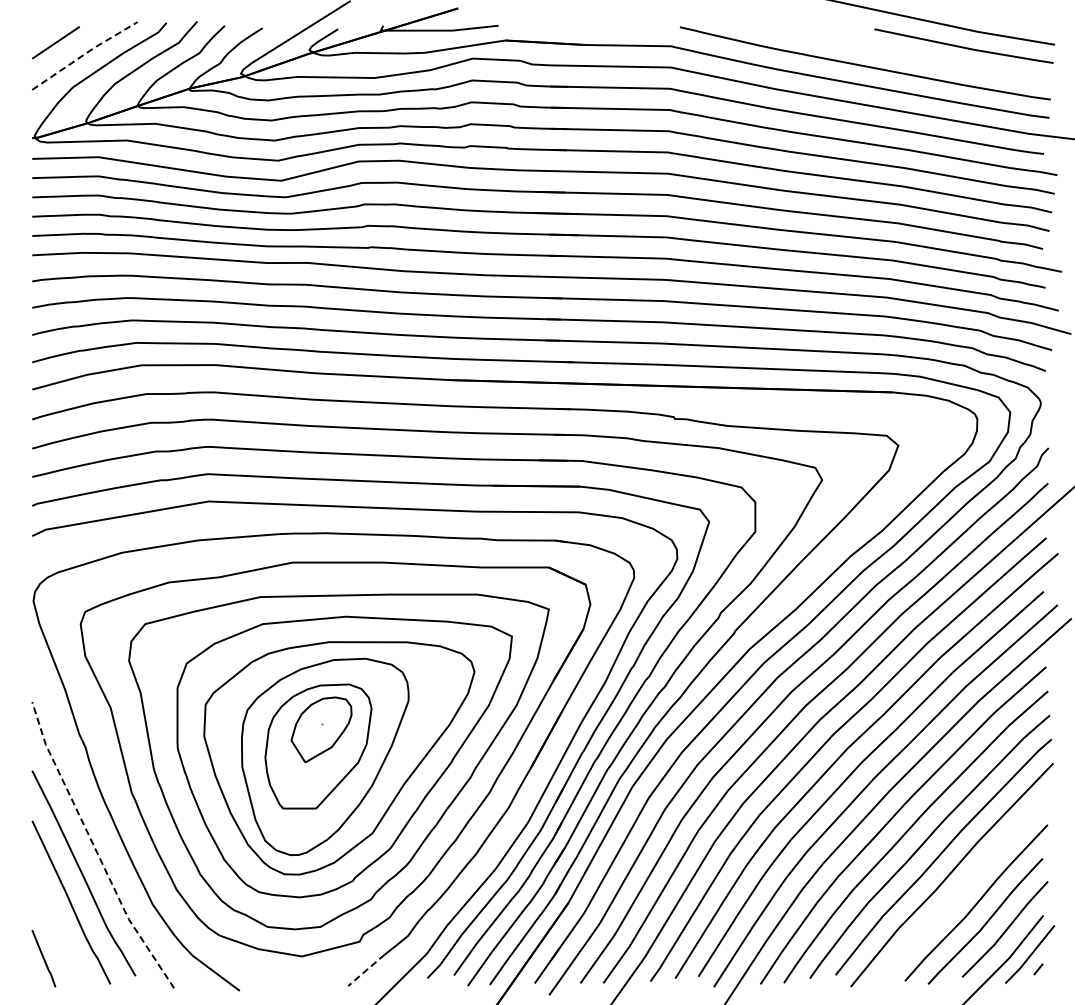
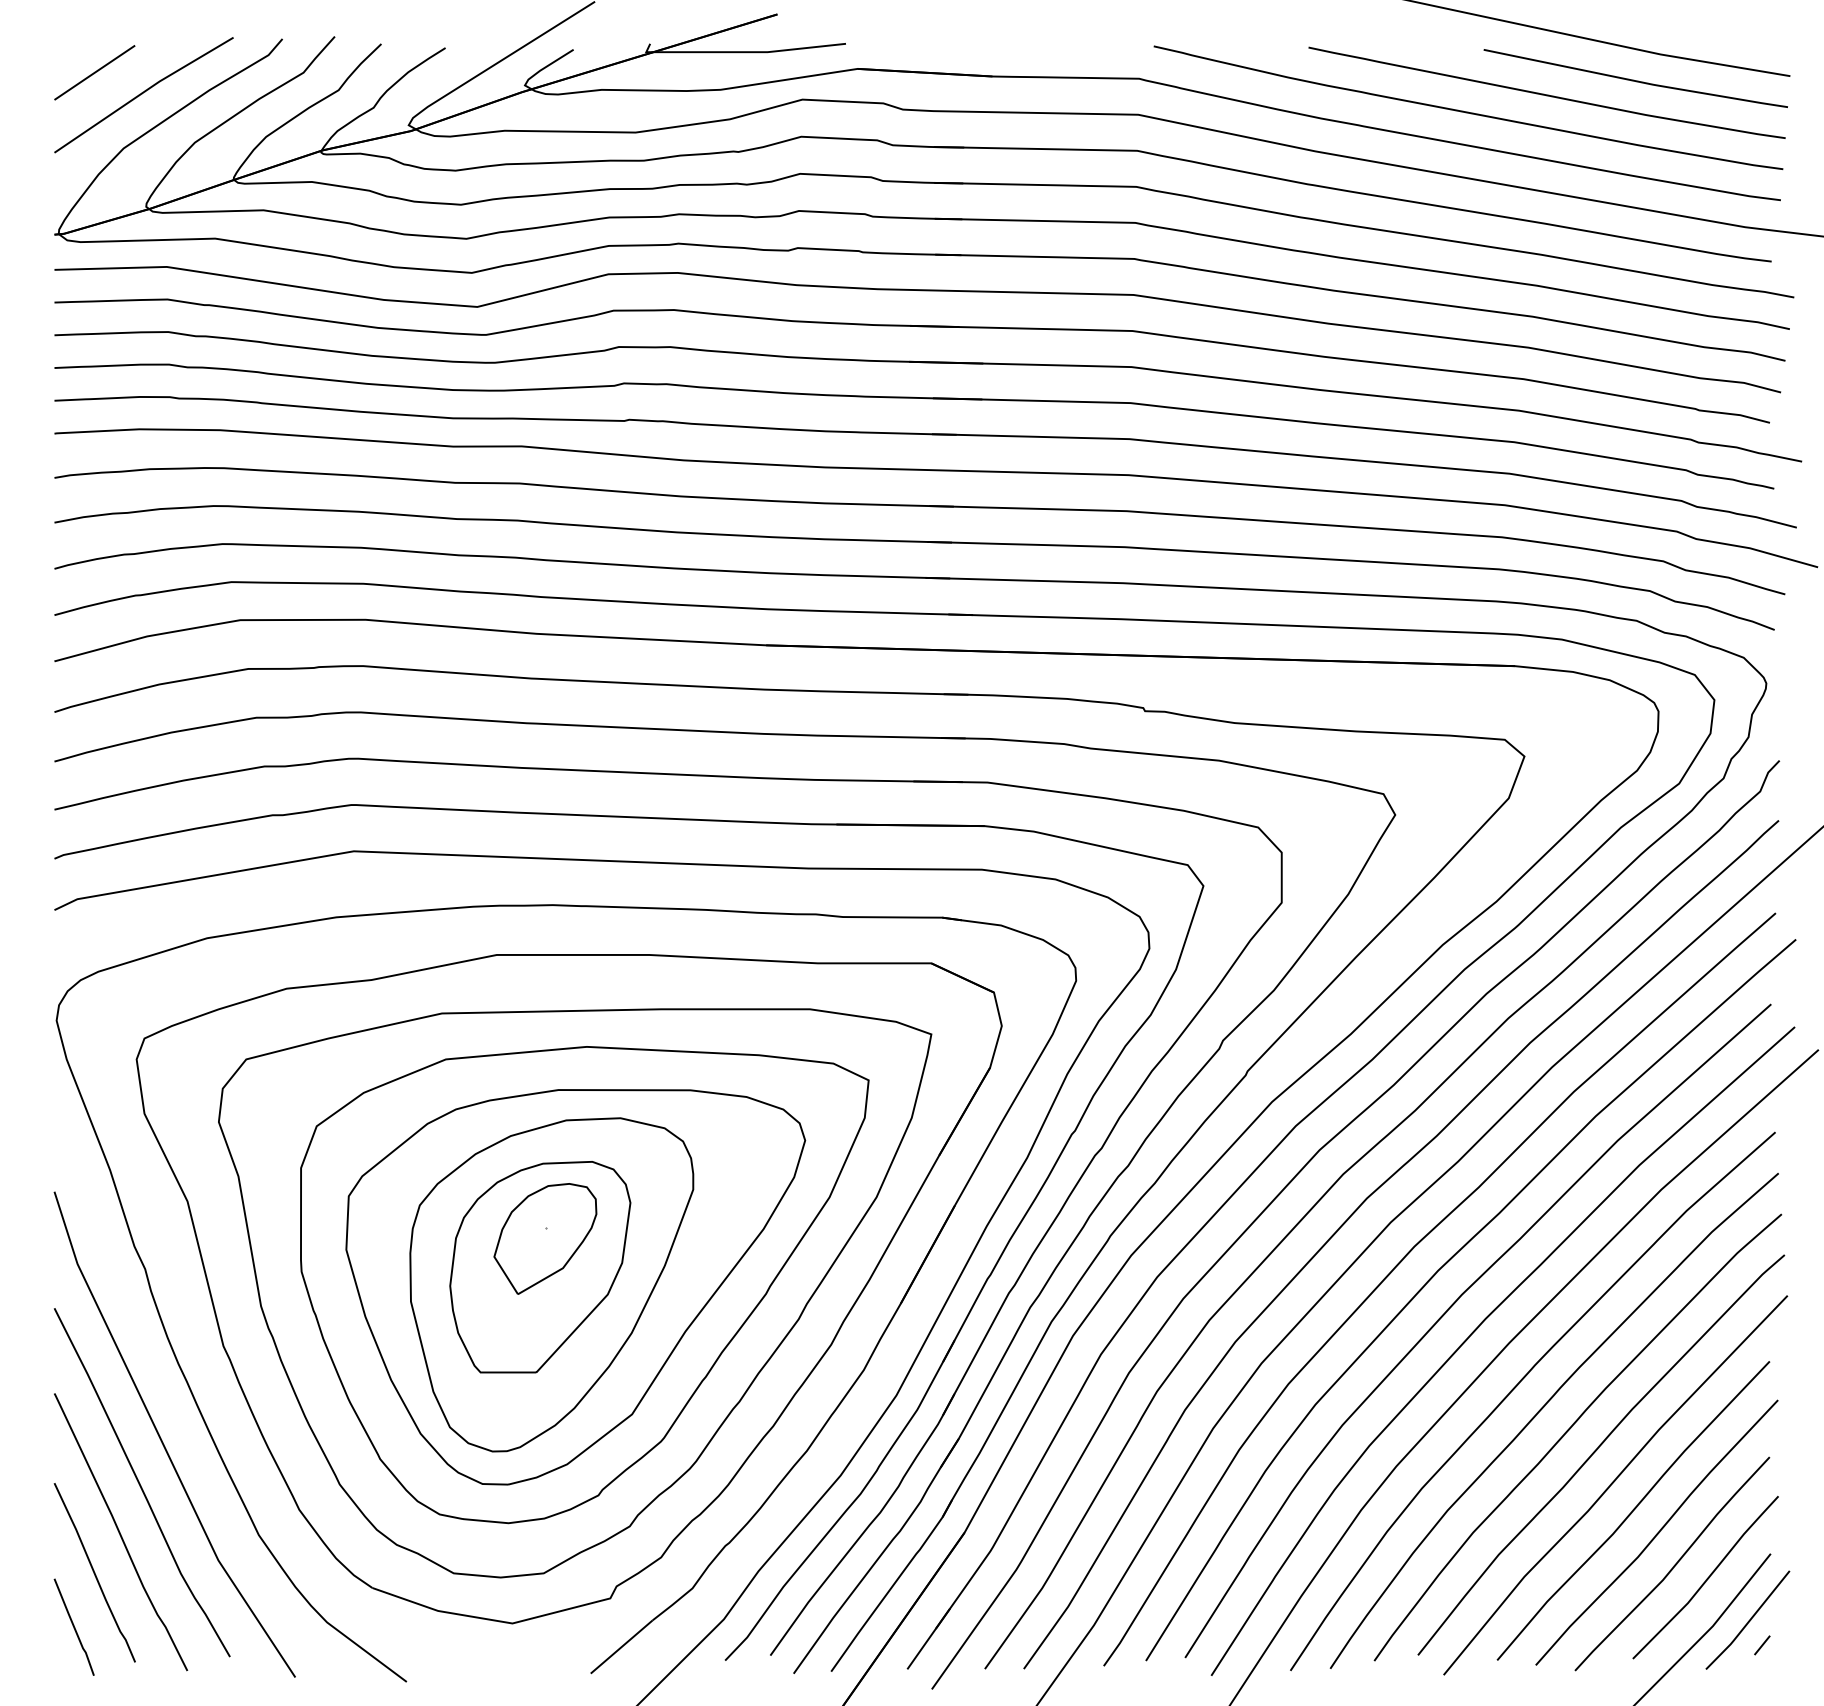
line: (85, 54) -> (144, 92), dashed -> solid
curve: (910, 54) -> (1545, 92), added
line: (95, 849) -> (161, 1441), dashed -> solid
curve: (962, 889) -> (1633, 1509), added
curve: (55, 926) -> (93, 1572), added
line: (366, 970) -> (621, 1647), dashed -> solid

